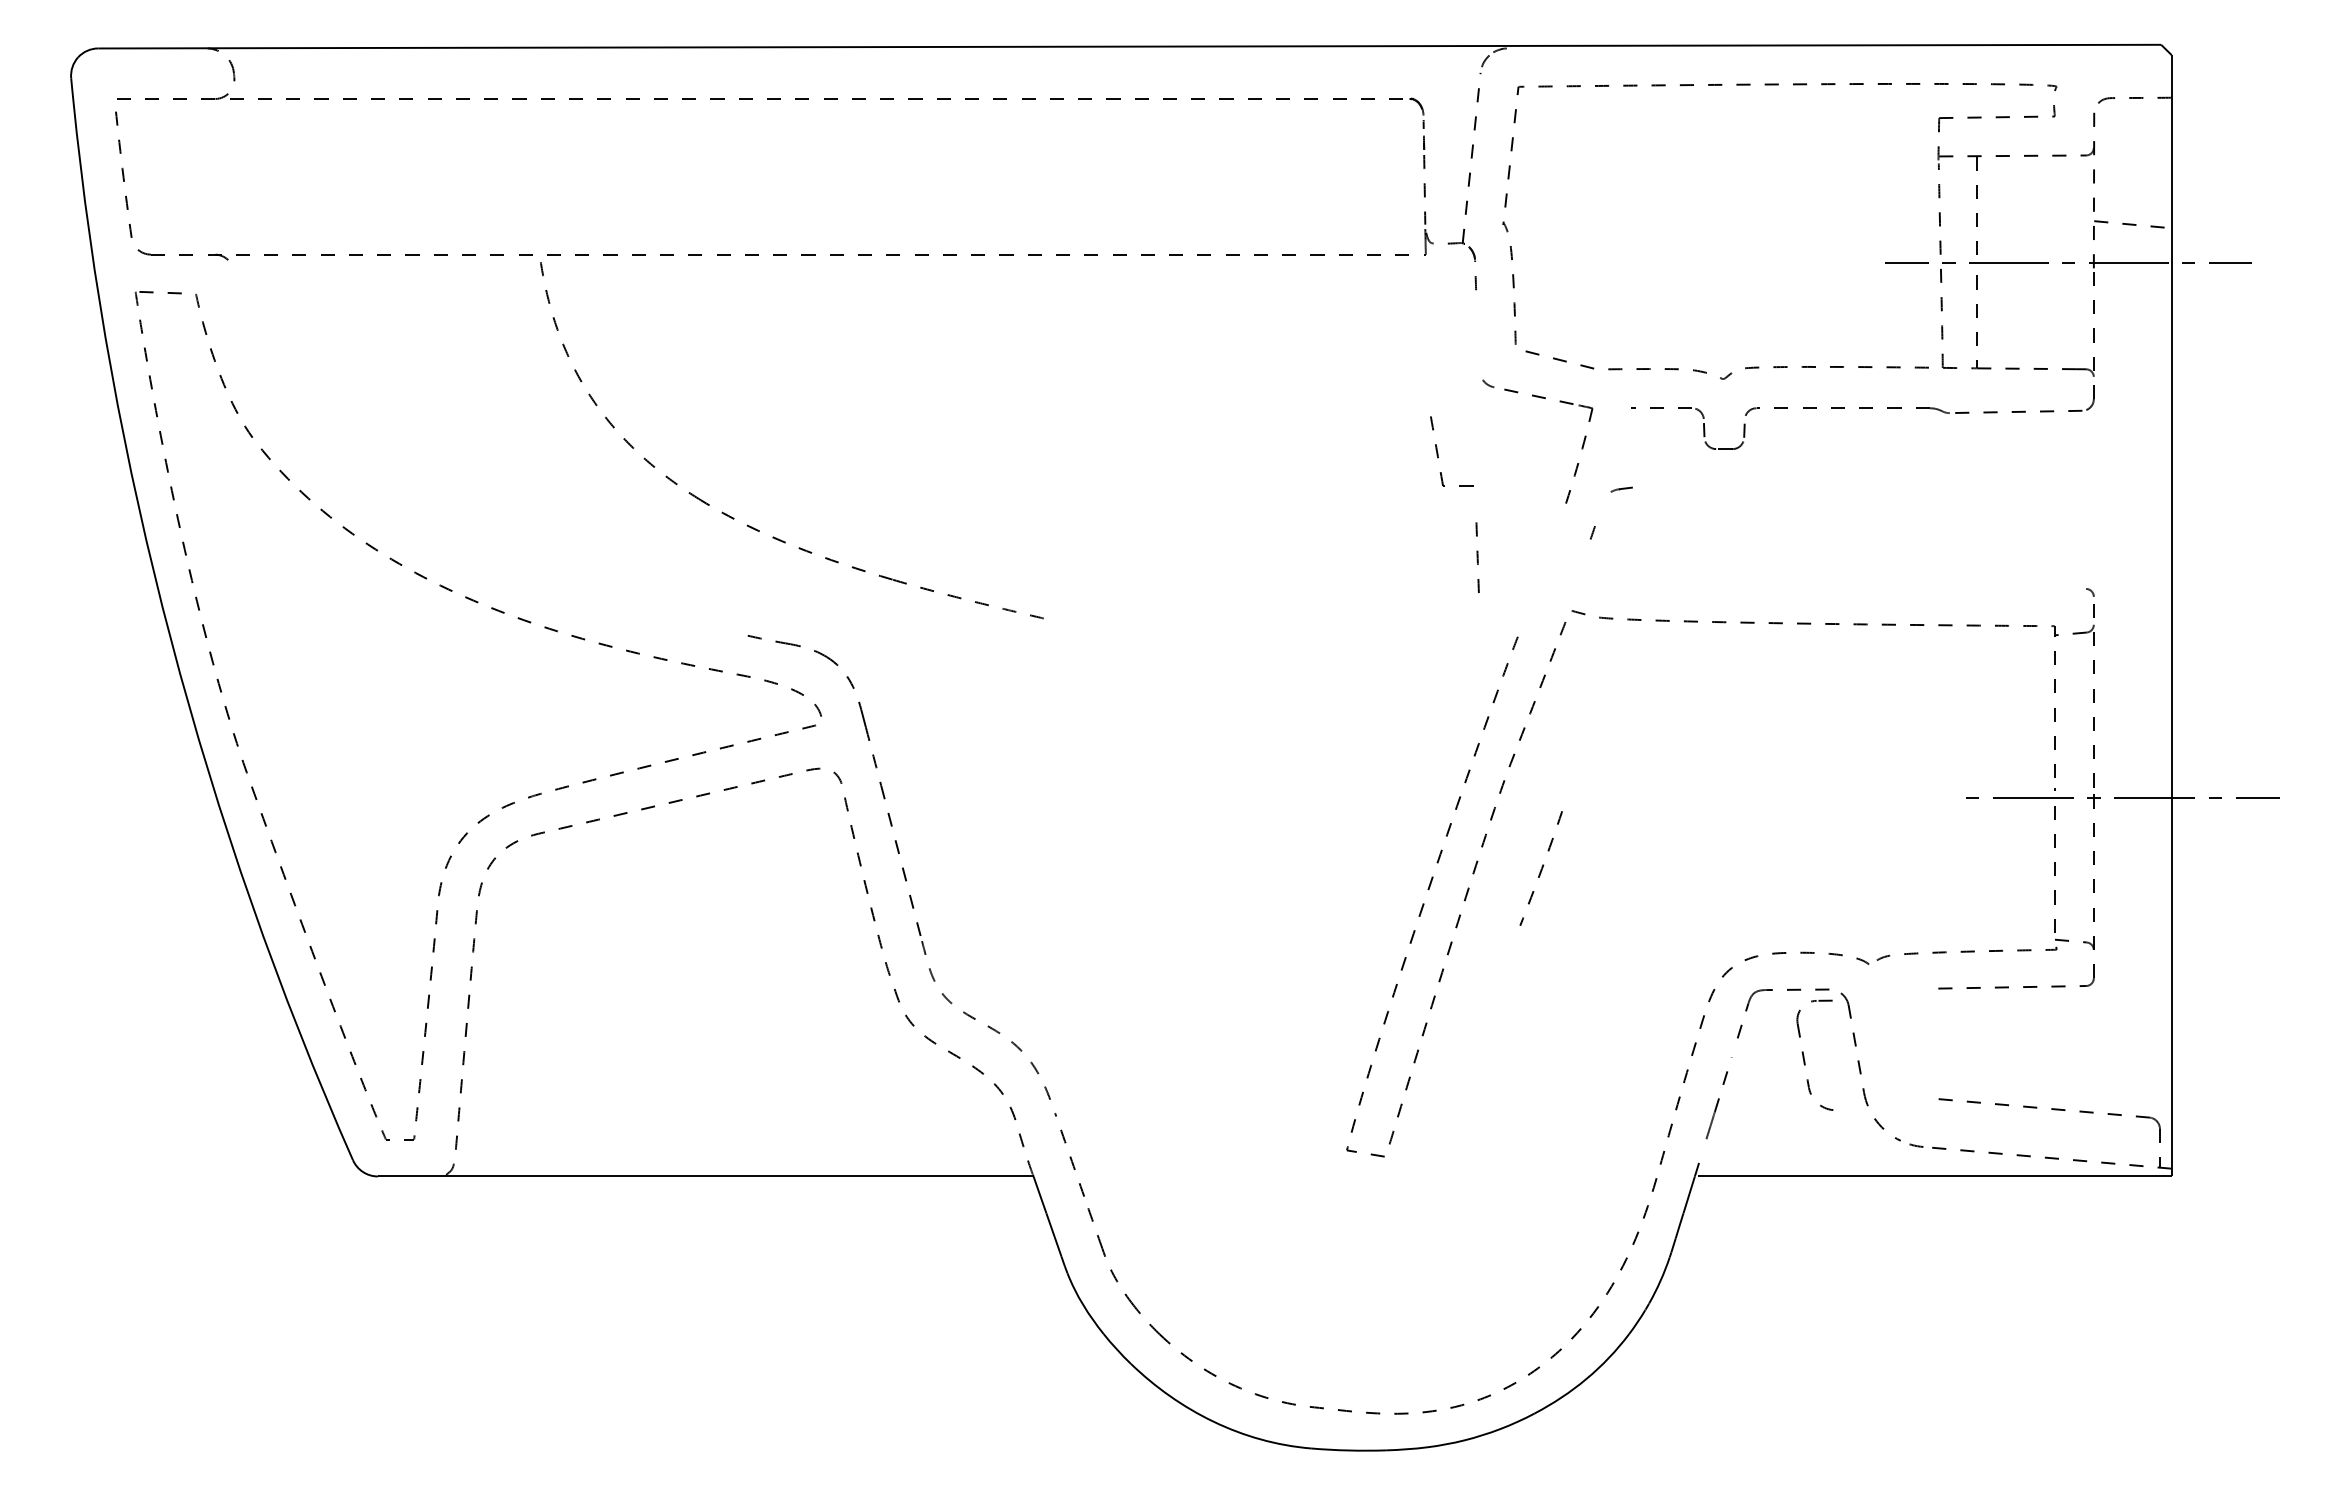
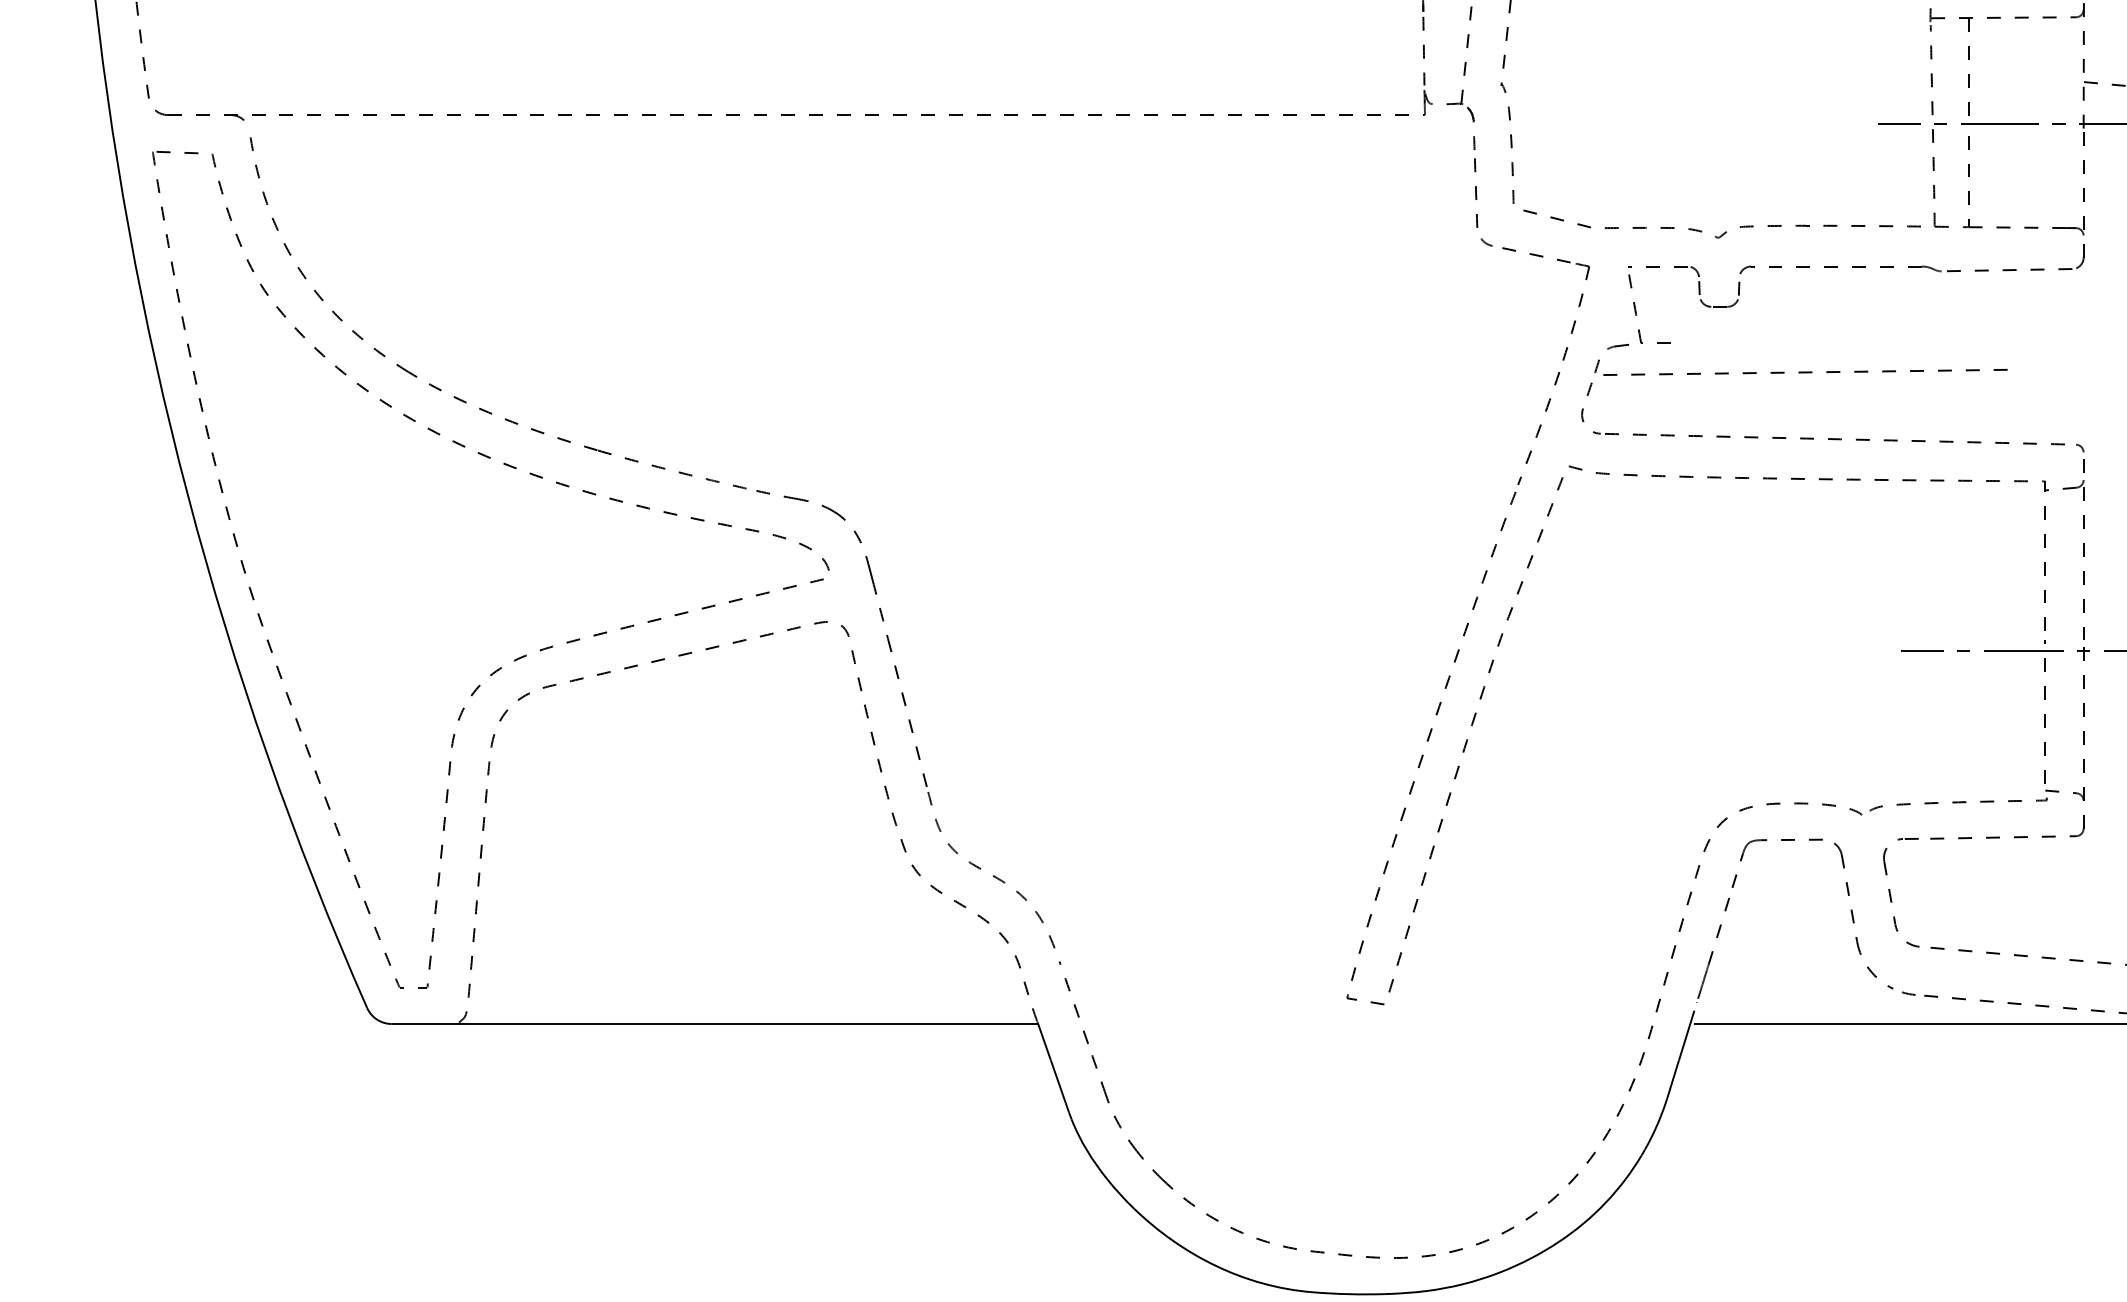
part: (1438, 452) -> (1636, 310), moved
part: (1806, 510) -> (1800, 367), added
part: (756, 528) -> (463, 399), moved
part: (1477, 557) -> (1475, 192), moved
part: (1834, 582) -> (1827, 438), added
line: (1929, 797) -> (1921, 650), added
part: (1540, 868) -> (1538, 428), moved
part: (1804, 1055) -> (1891, 892), moved
part: (1717, 1101) -> (1712, 950), size x1.43

